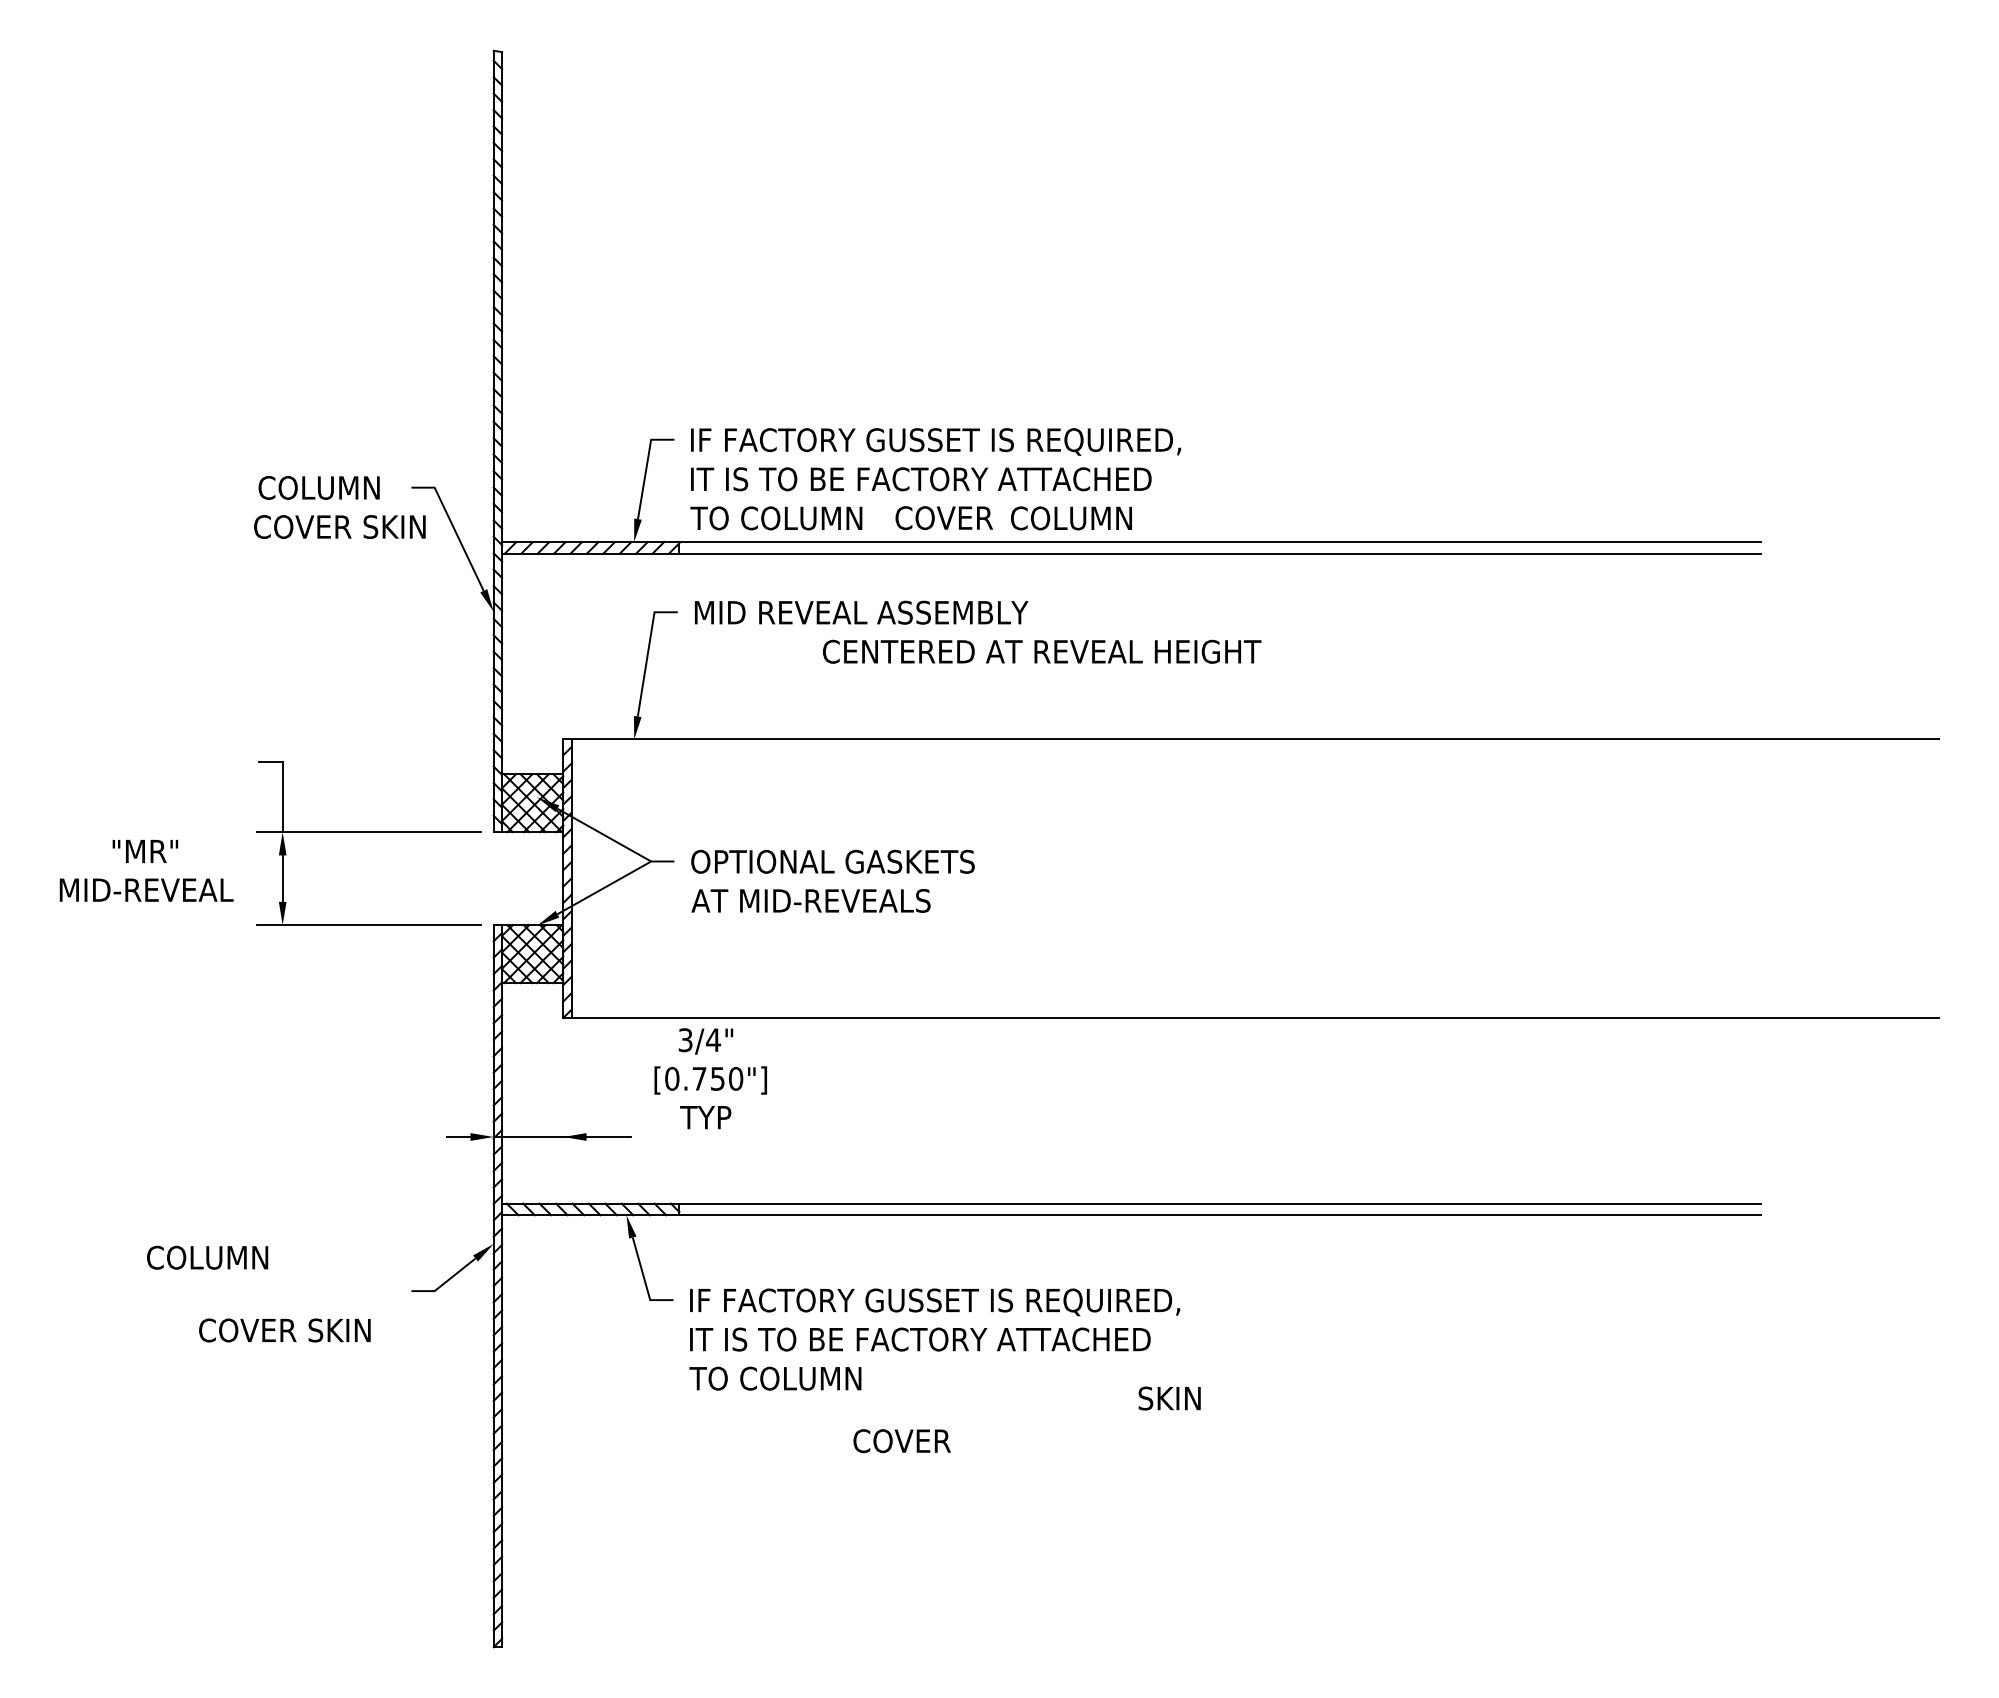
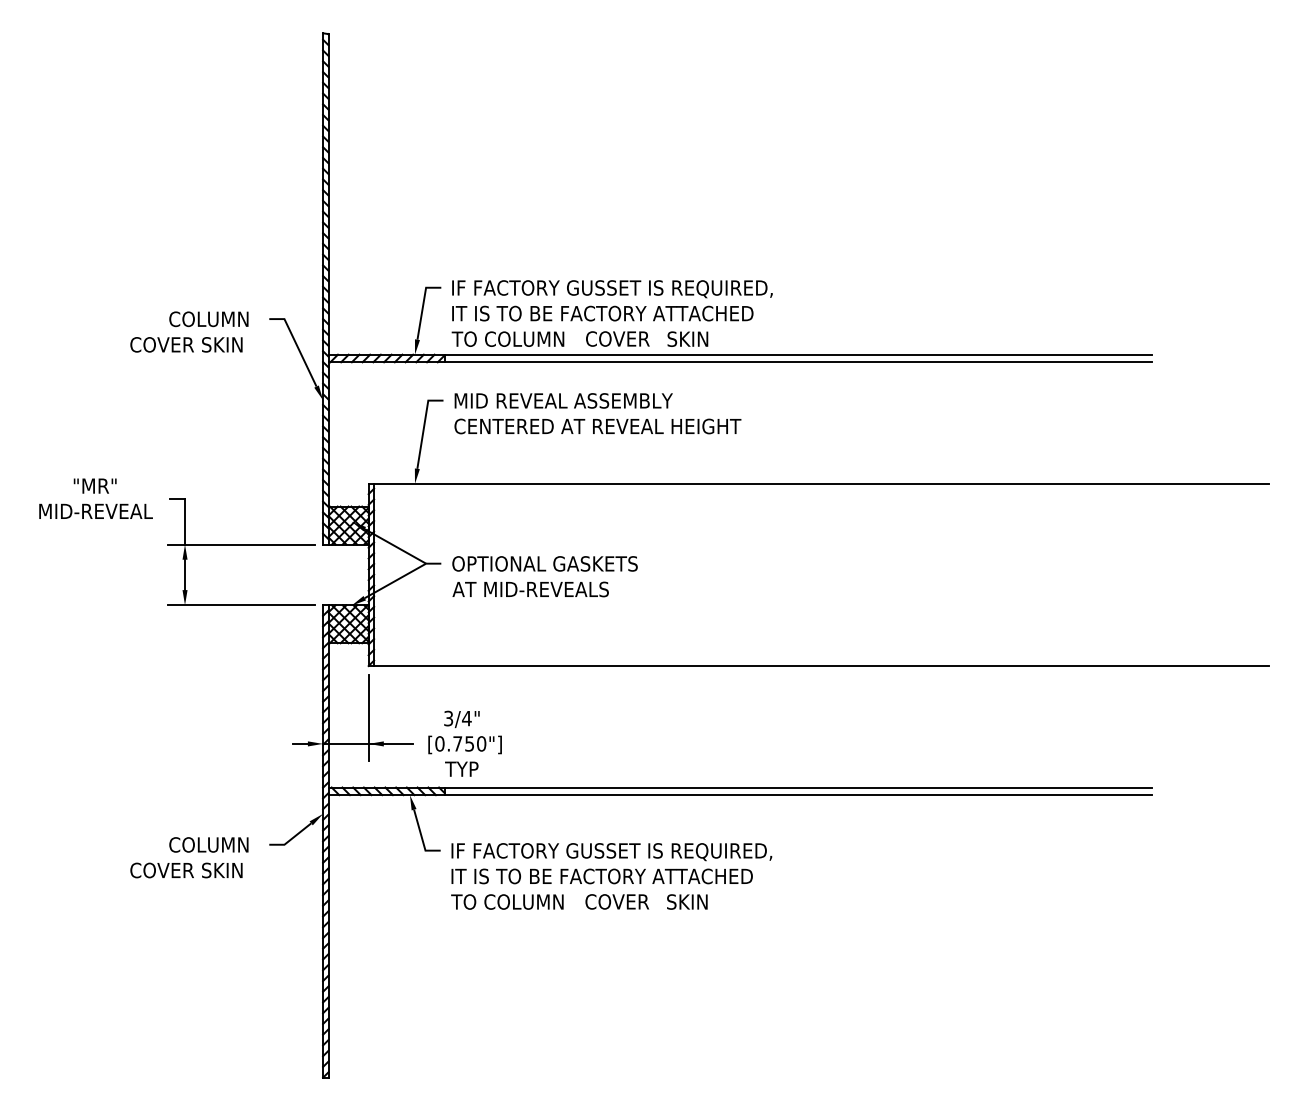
text: (1070, 517) -> (700, 338), COLUMN -> SKIN
text: (339, 526) -> (186, 344), moved
text: (1041, 651) -> (597, 426), moved
text: (145, 870) -> (95, 498), moved
text: (709, 1078) -> (464, 743), moved
line: (563, 1096) -> (368, 717), added
text: (206, 1257) -> (208, 844), moved
text: (1169, 1397) -> (687, 901), moved
text: (902, 1440) -> (617, 901), moved

